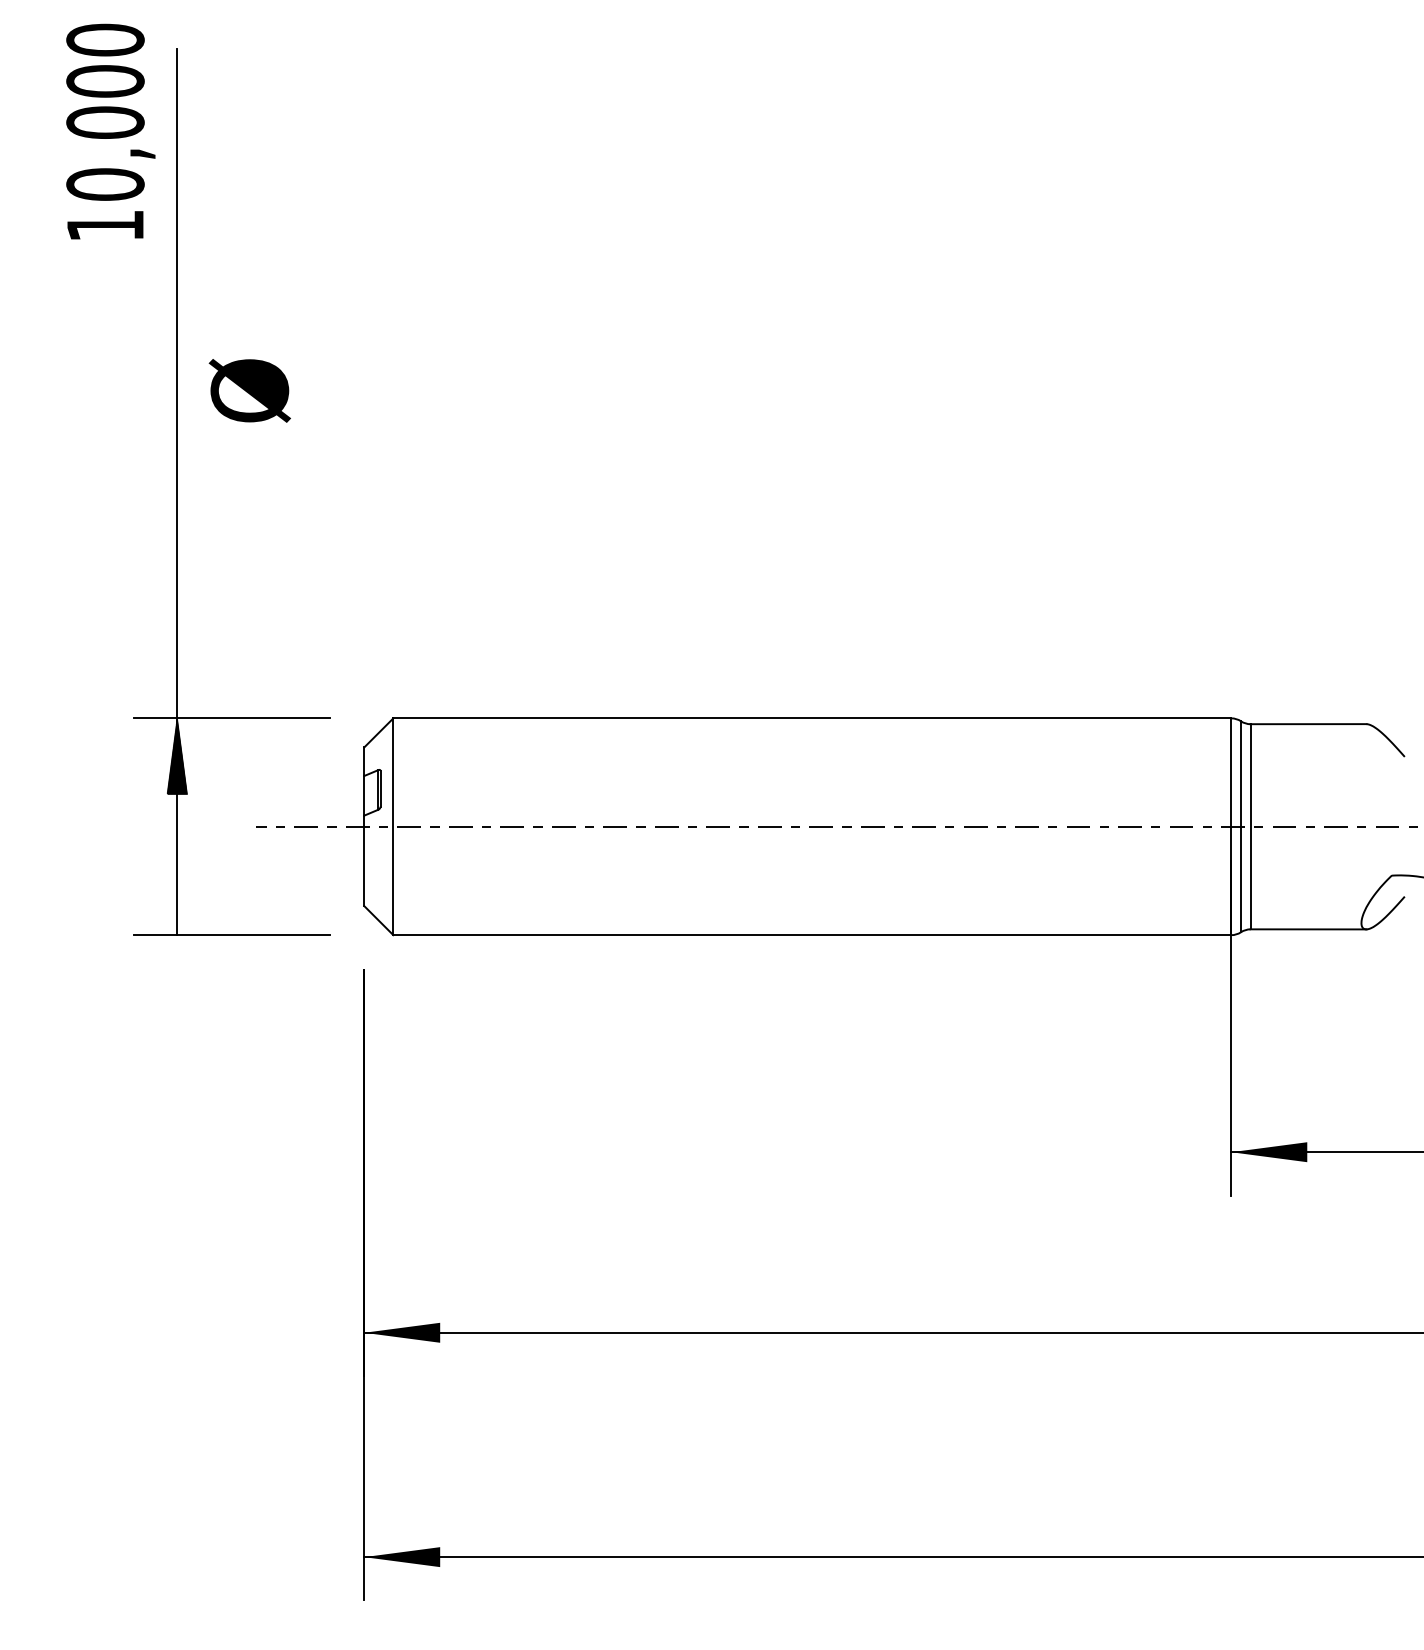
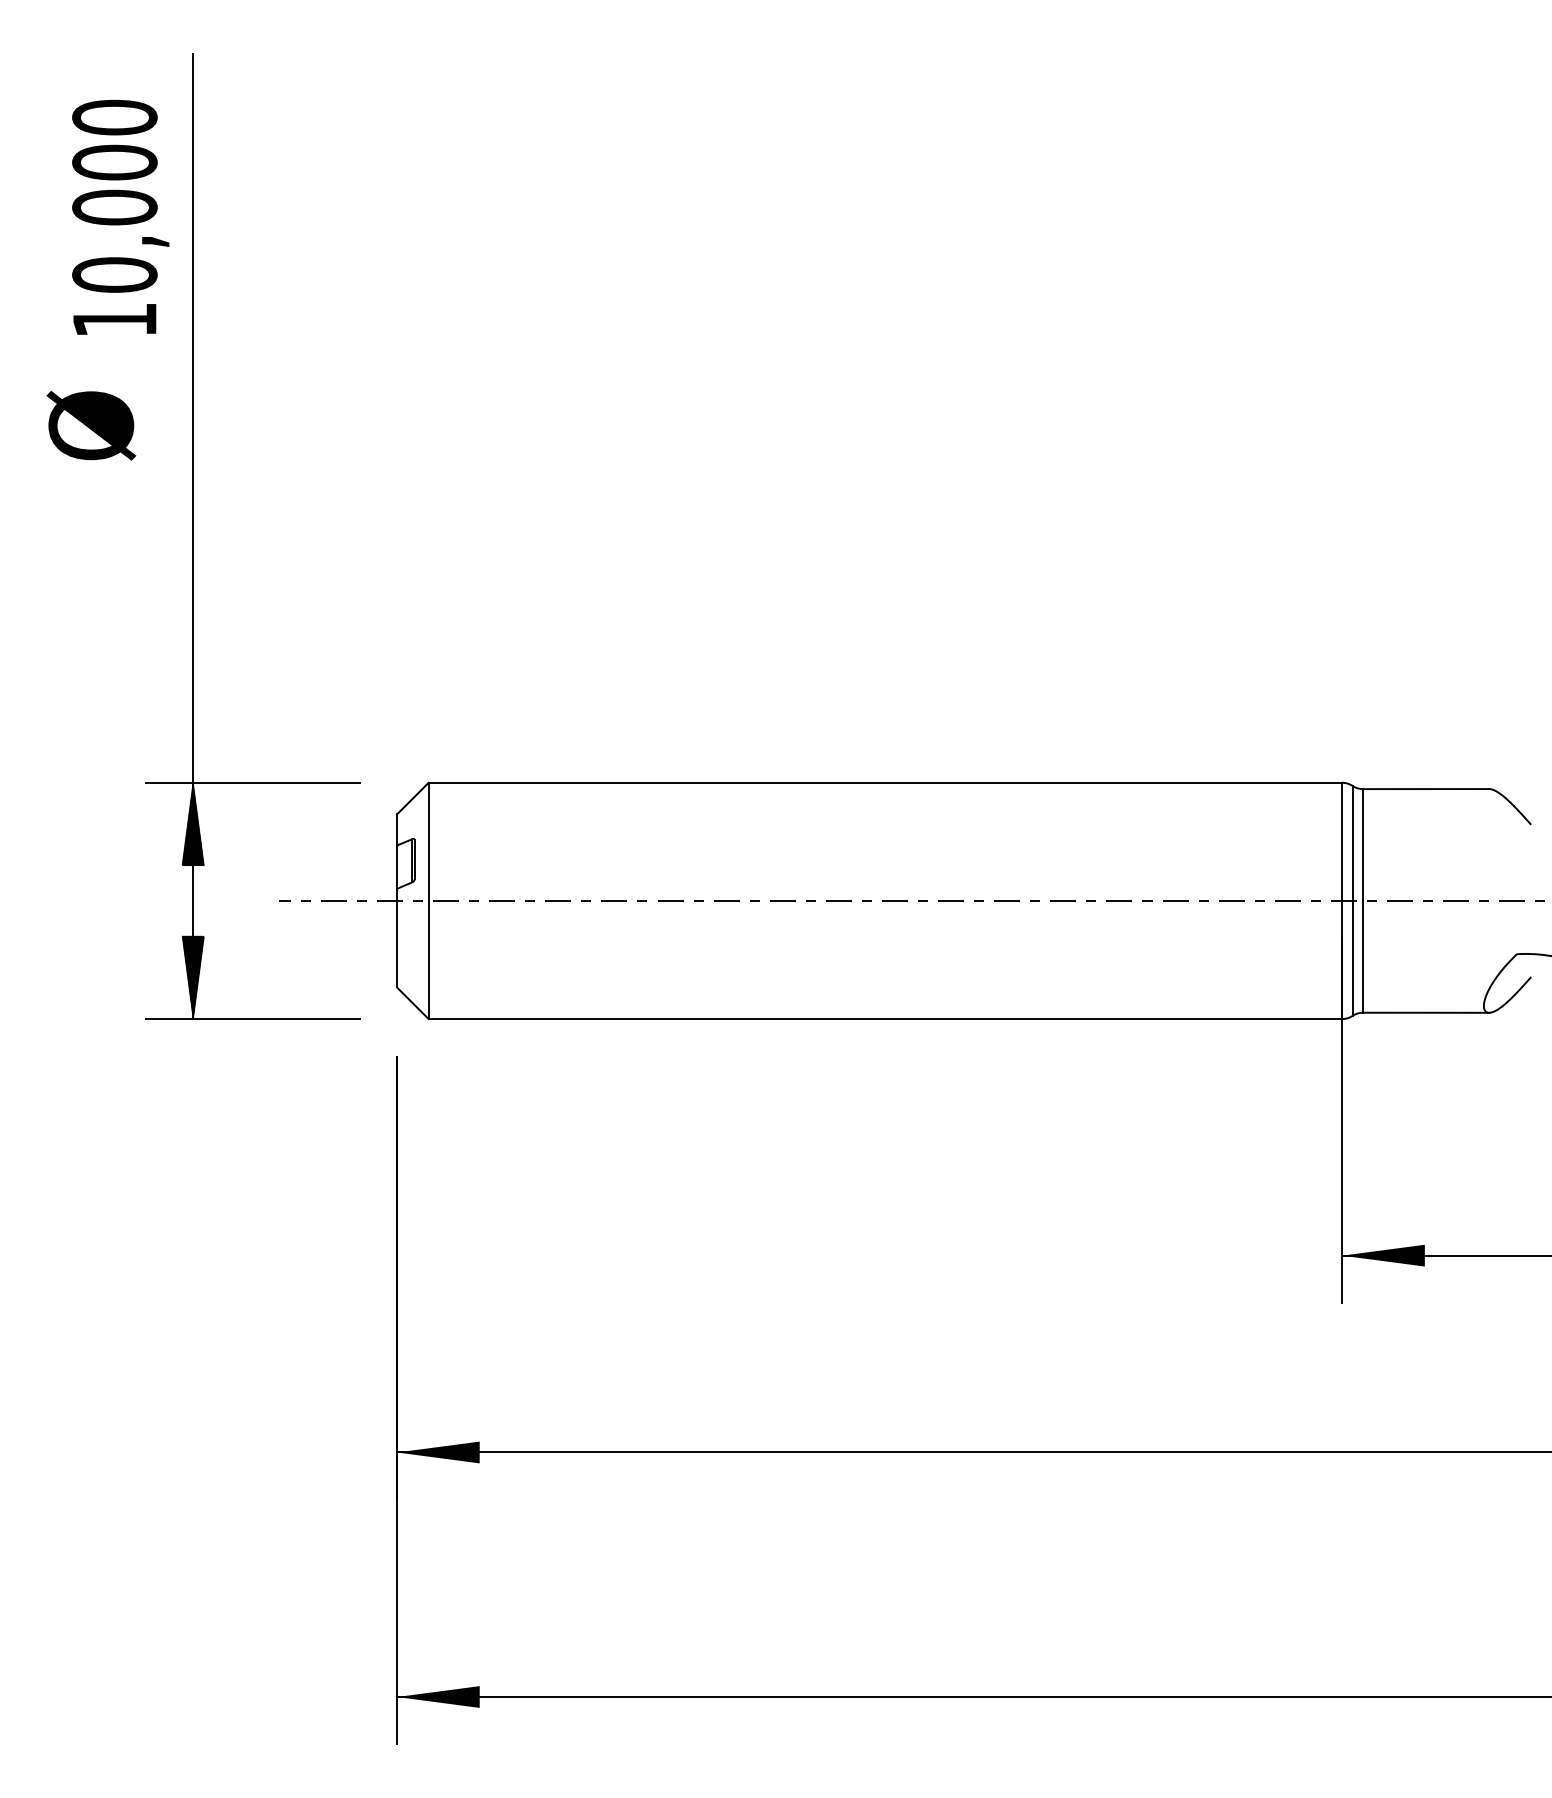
text: (110, 131) -> (120, 217), moved
text: (249, 390) -> (90, 425), moved
hatch: (177, 896) -> (193, 976), added

